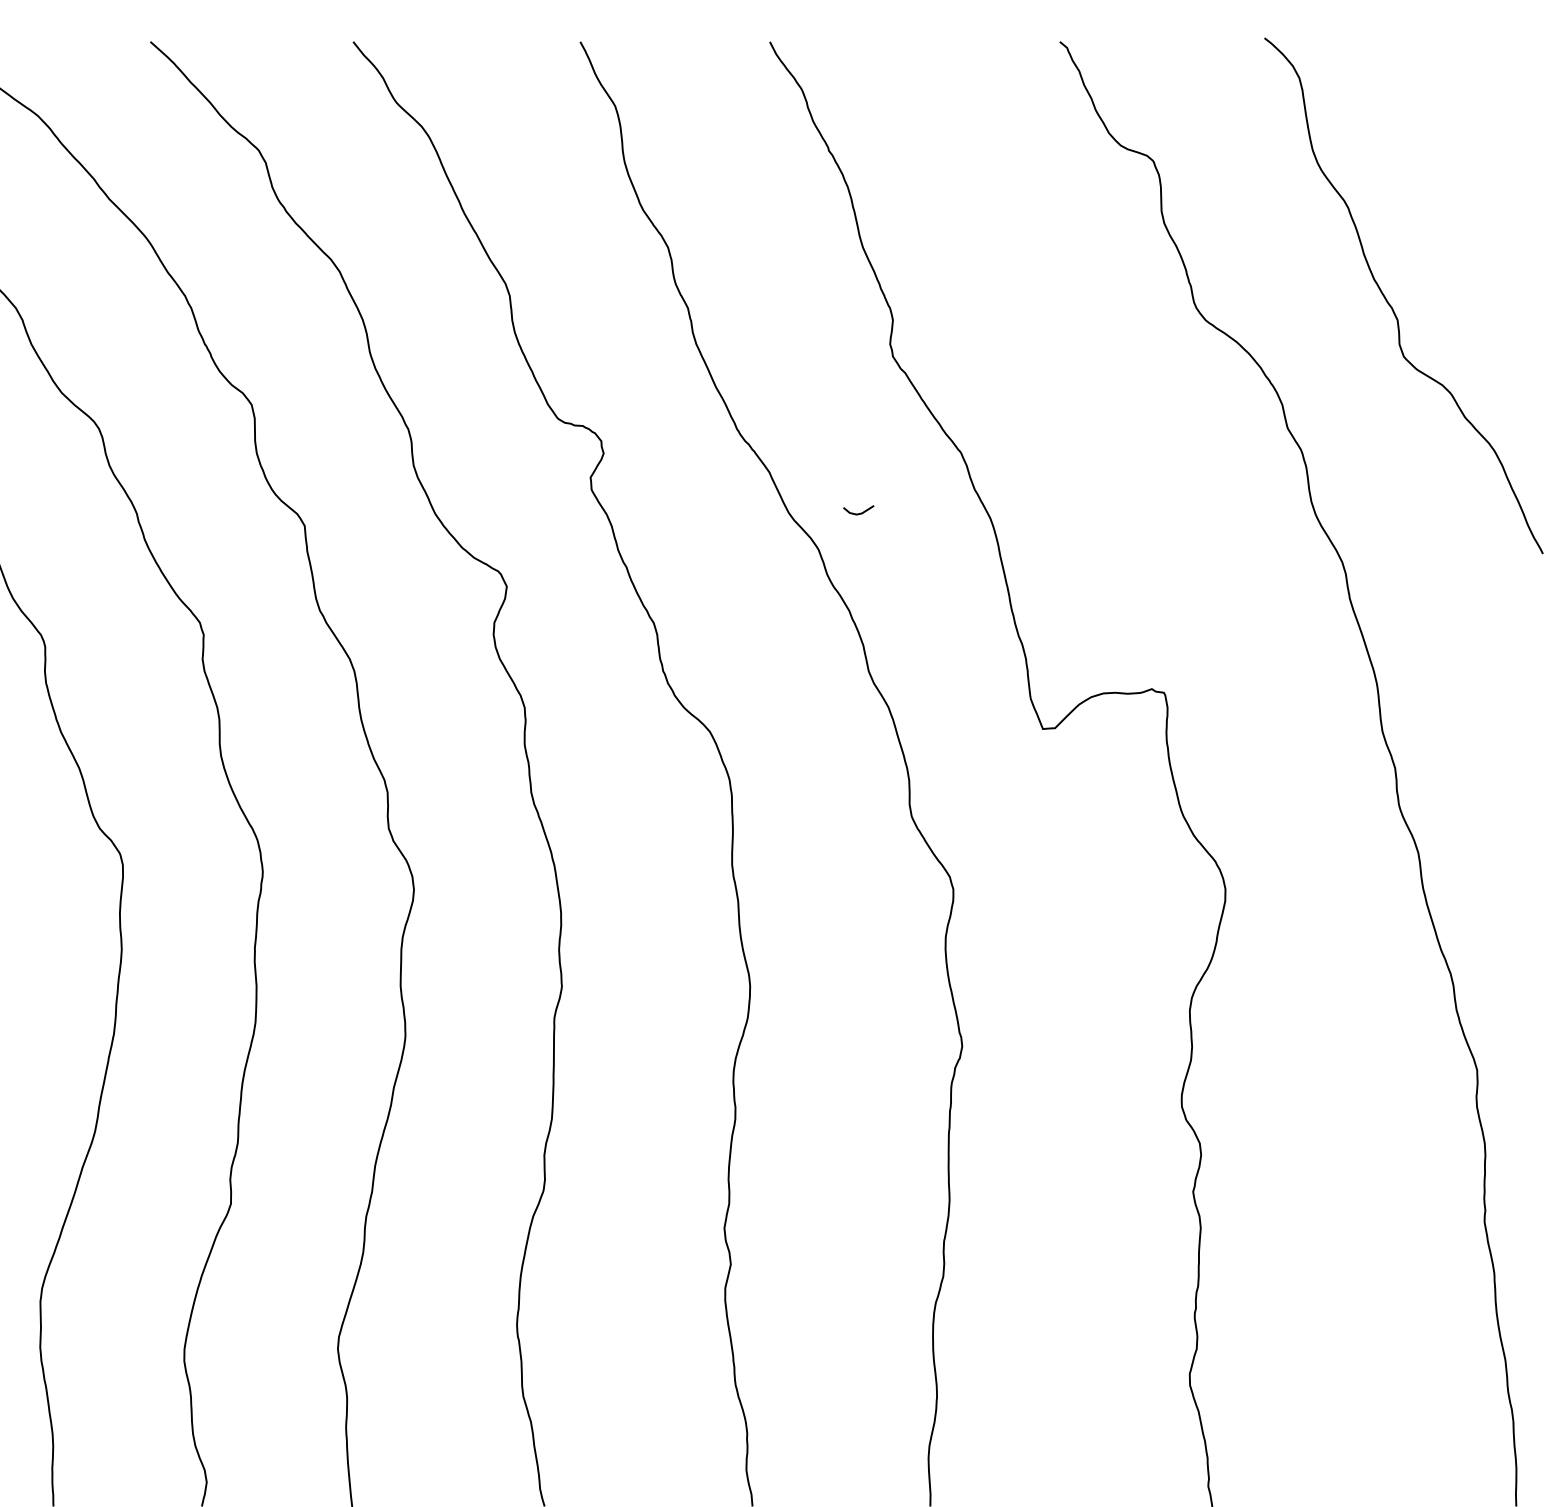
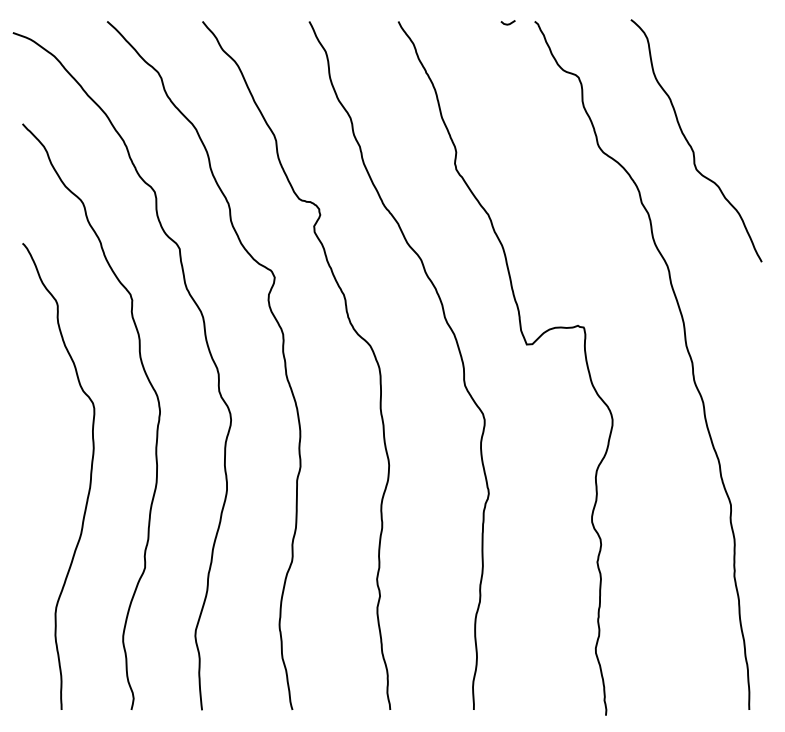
line: (857, 511) -> (507, 23), moved

